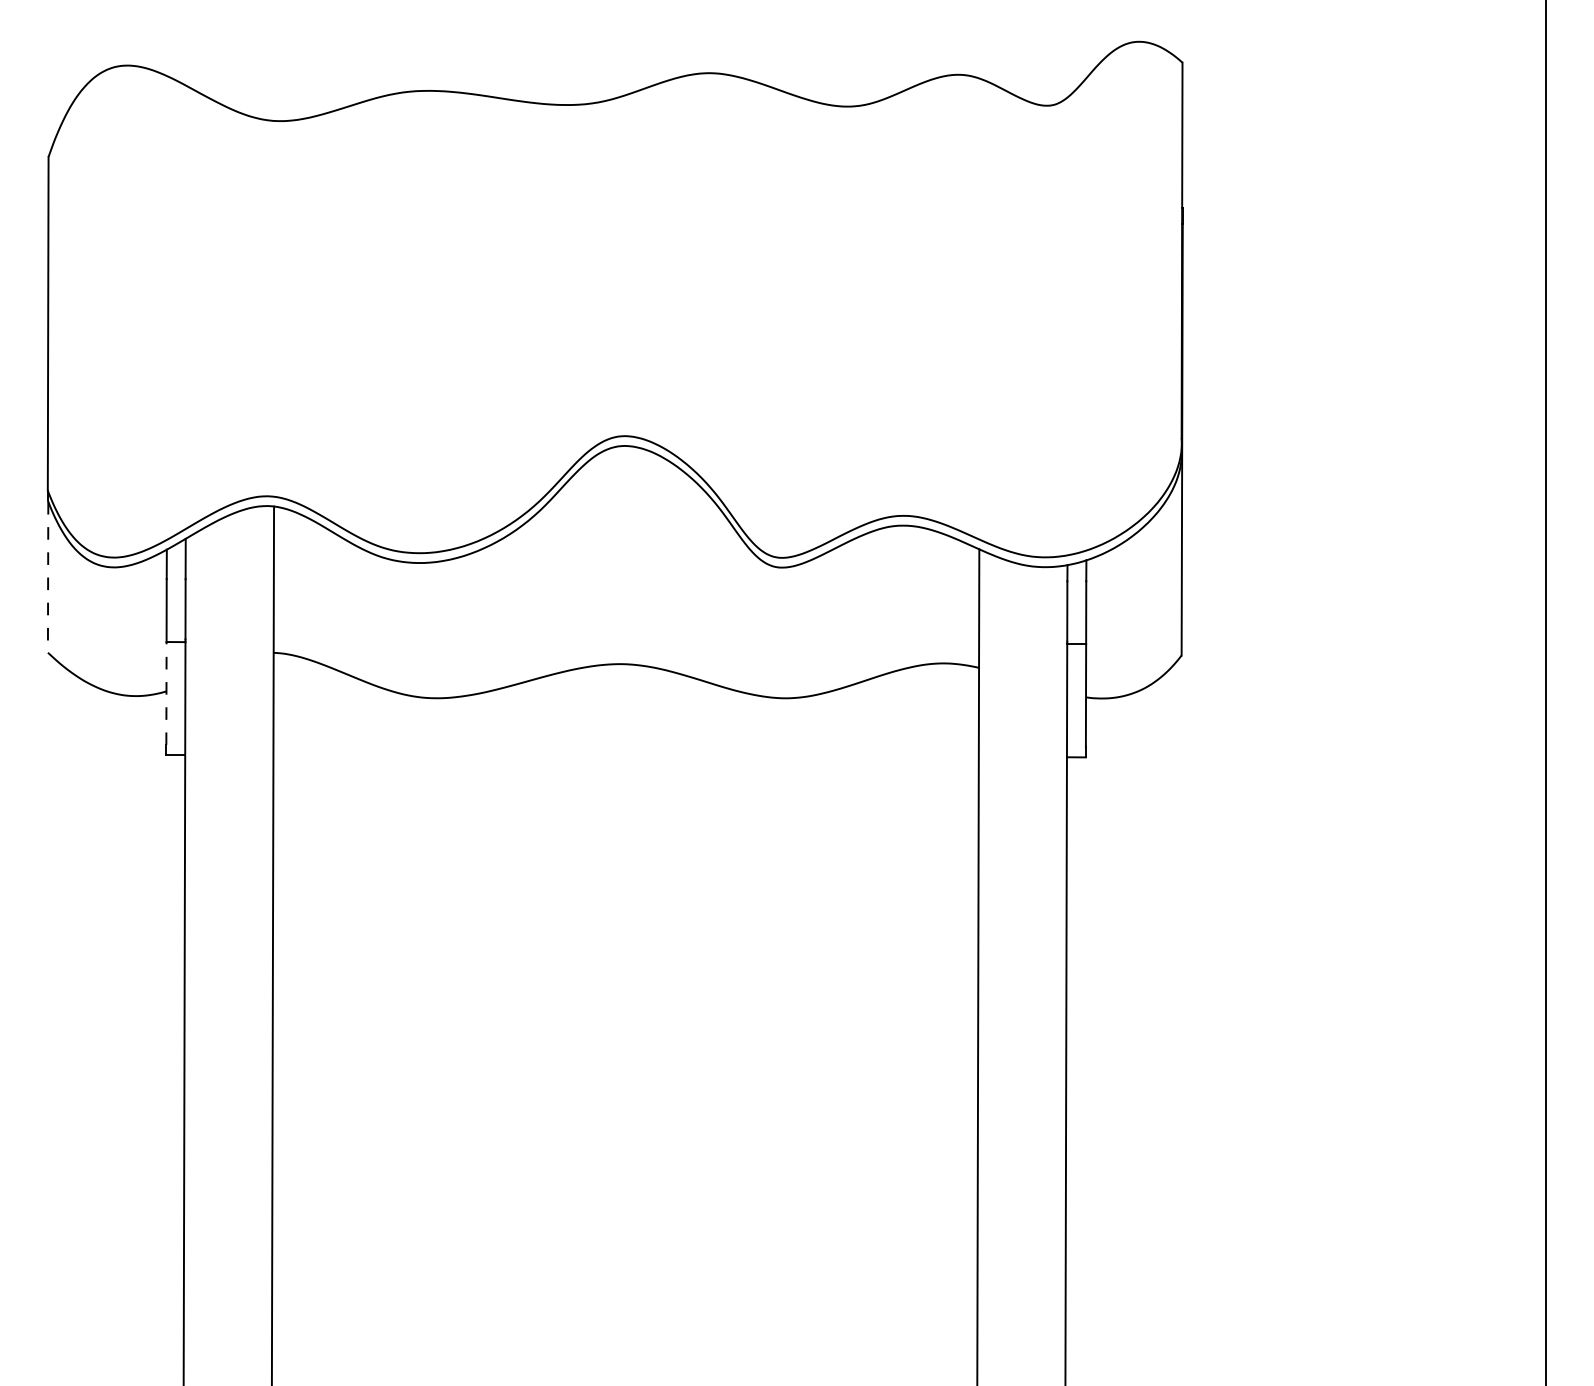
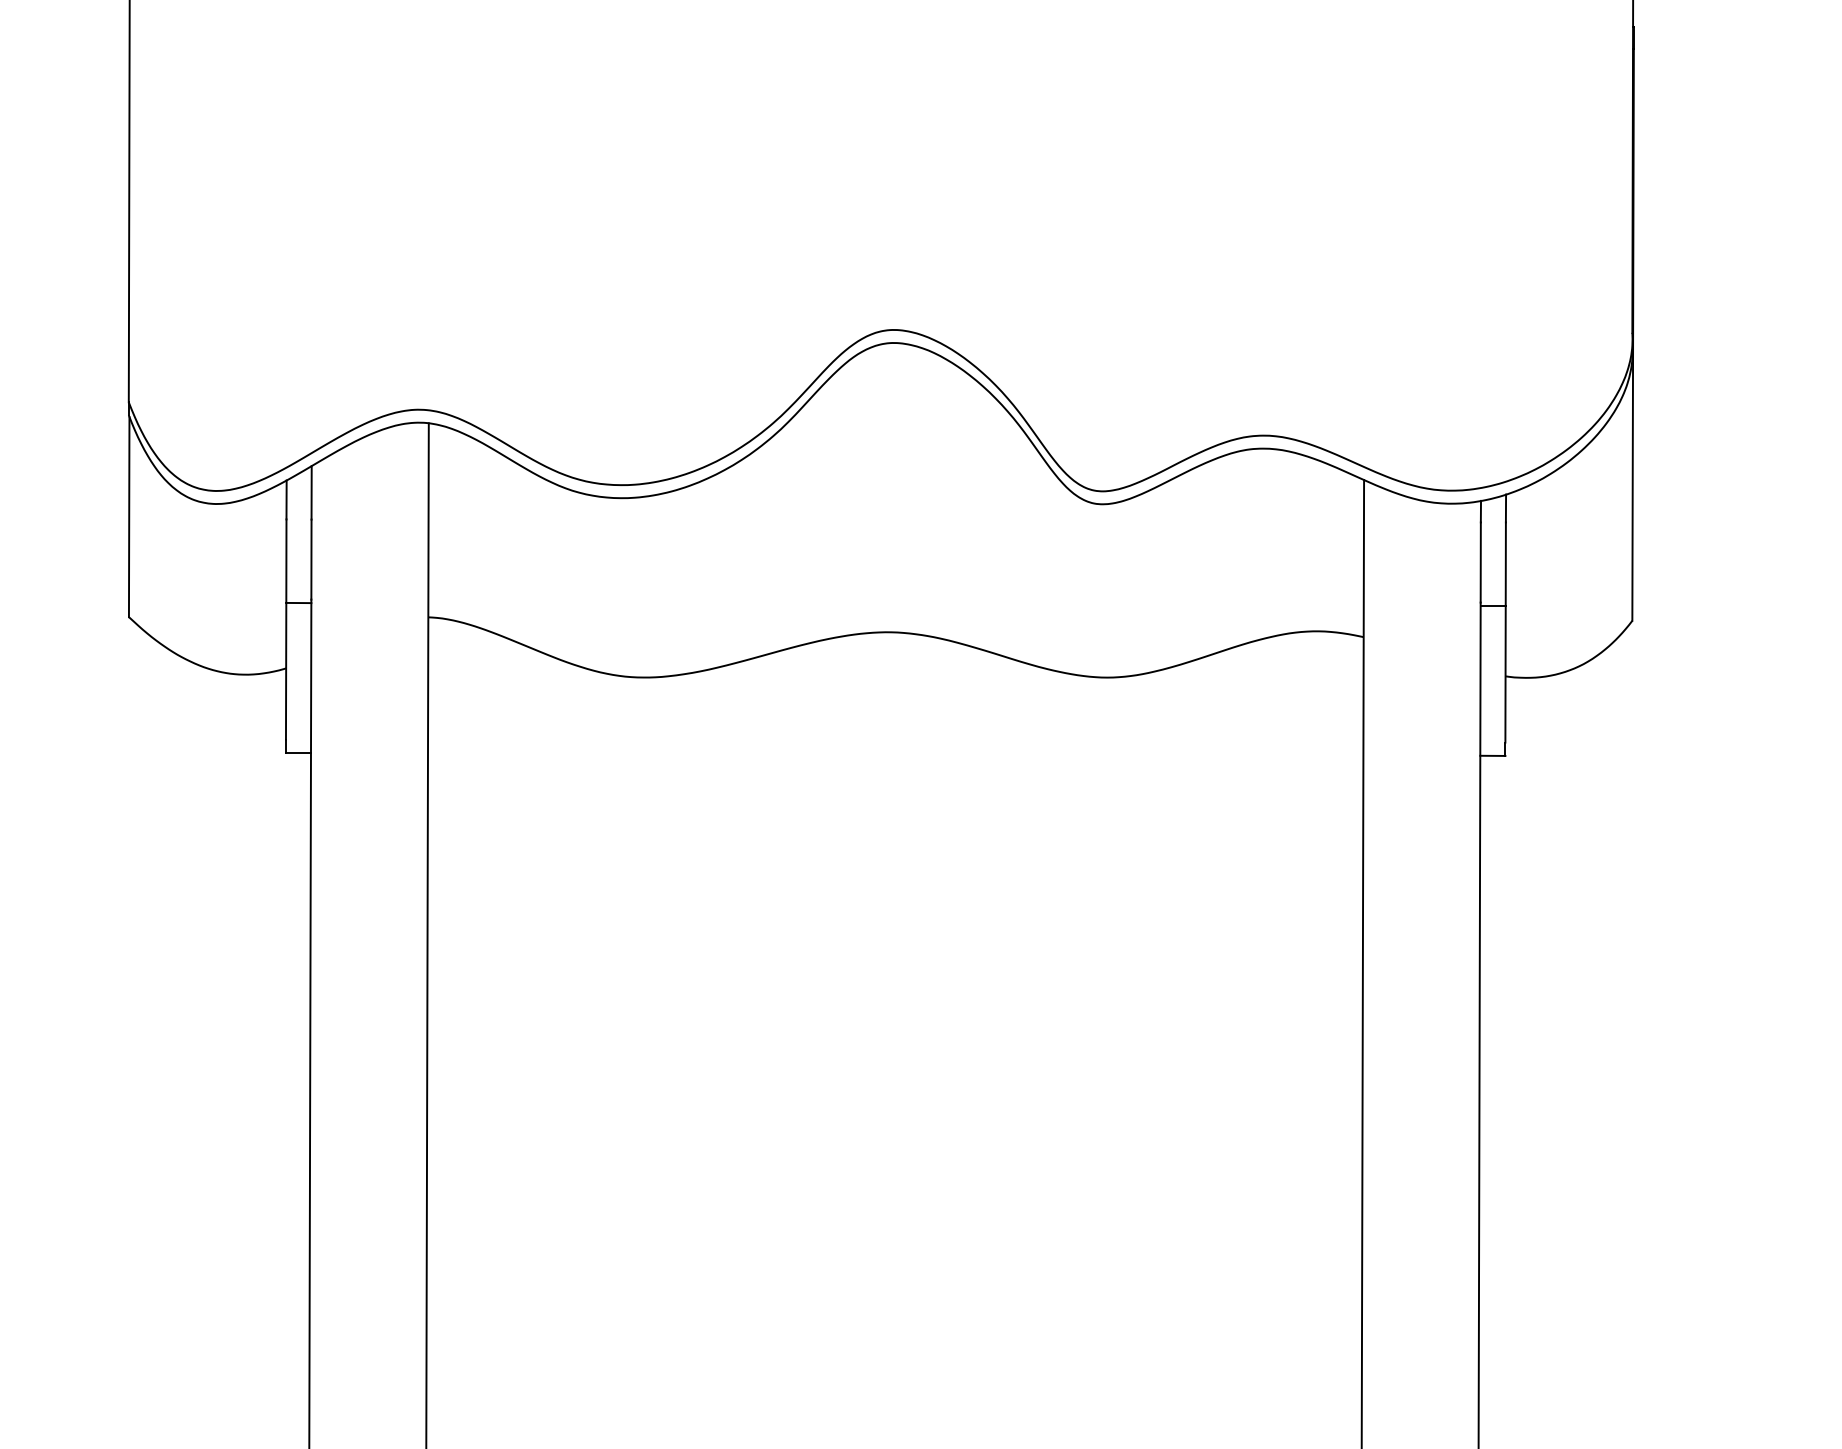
line: (48, 577) -> (129, 517), dashed -> solid
line: (166, 693) -> (286, 671), dashed -> solid

